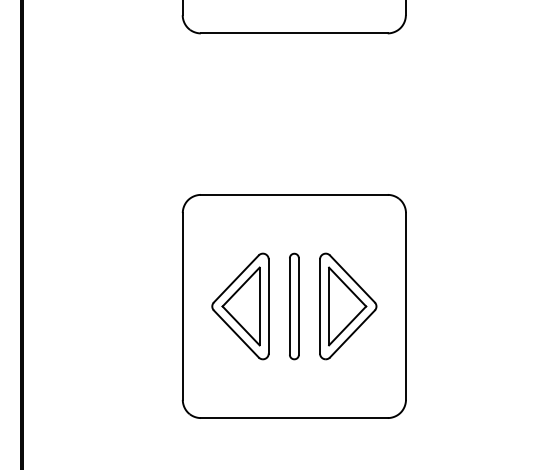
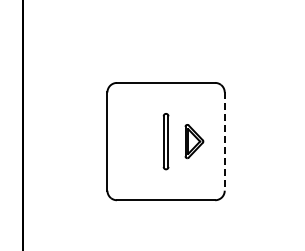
part: (239, 306) -> (137, 141), removed
part: (348, 306) -> (194, 141), size x0.6
line: (405, 308) -> (224, 142), solid -> dashed

